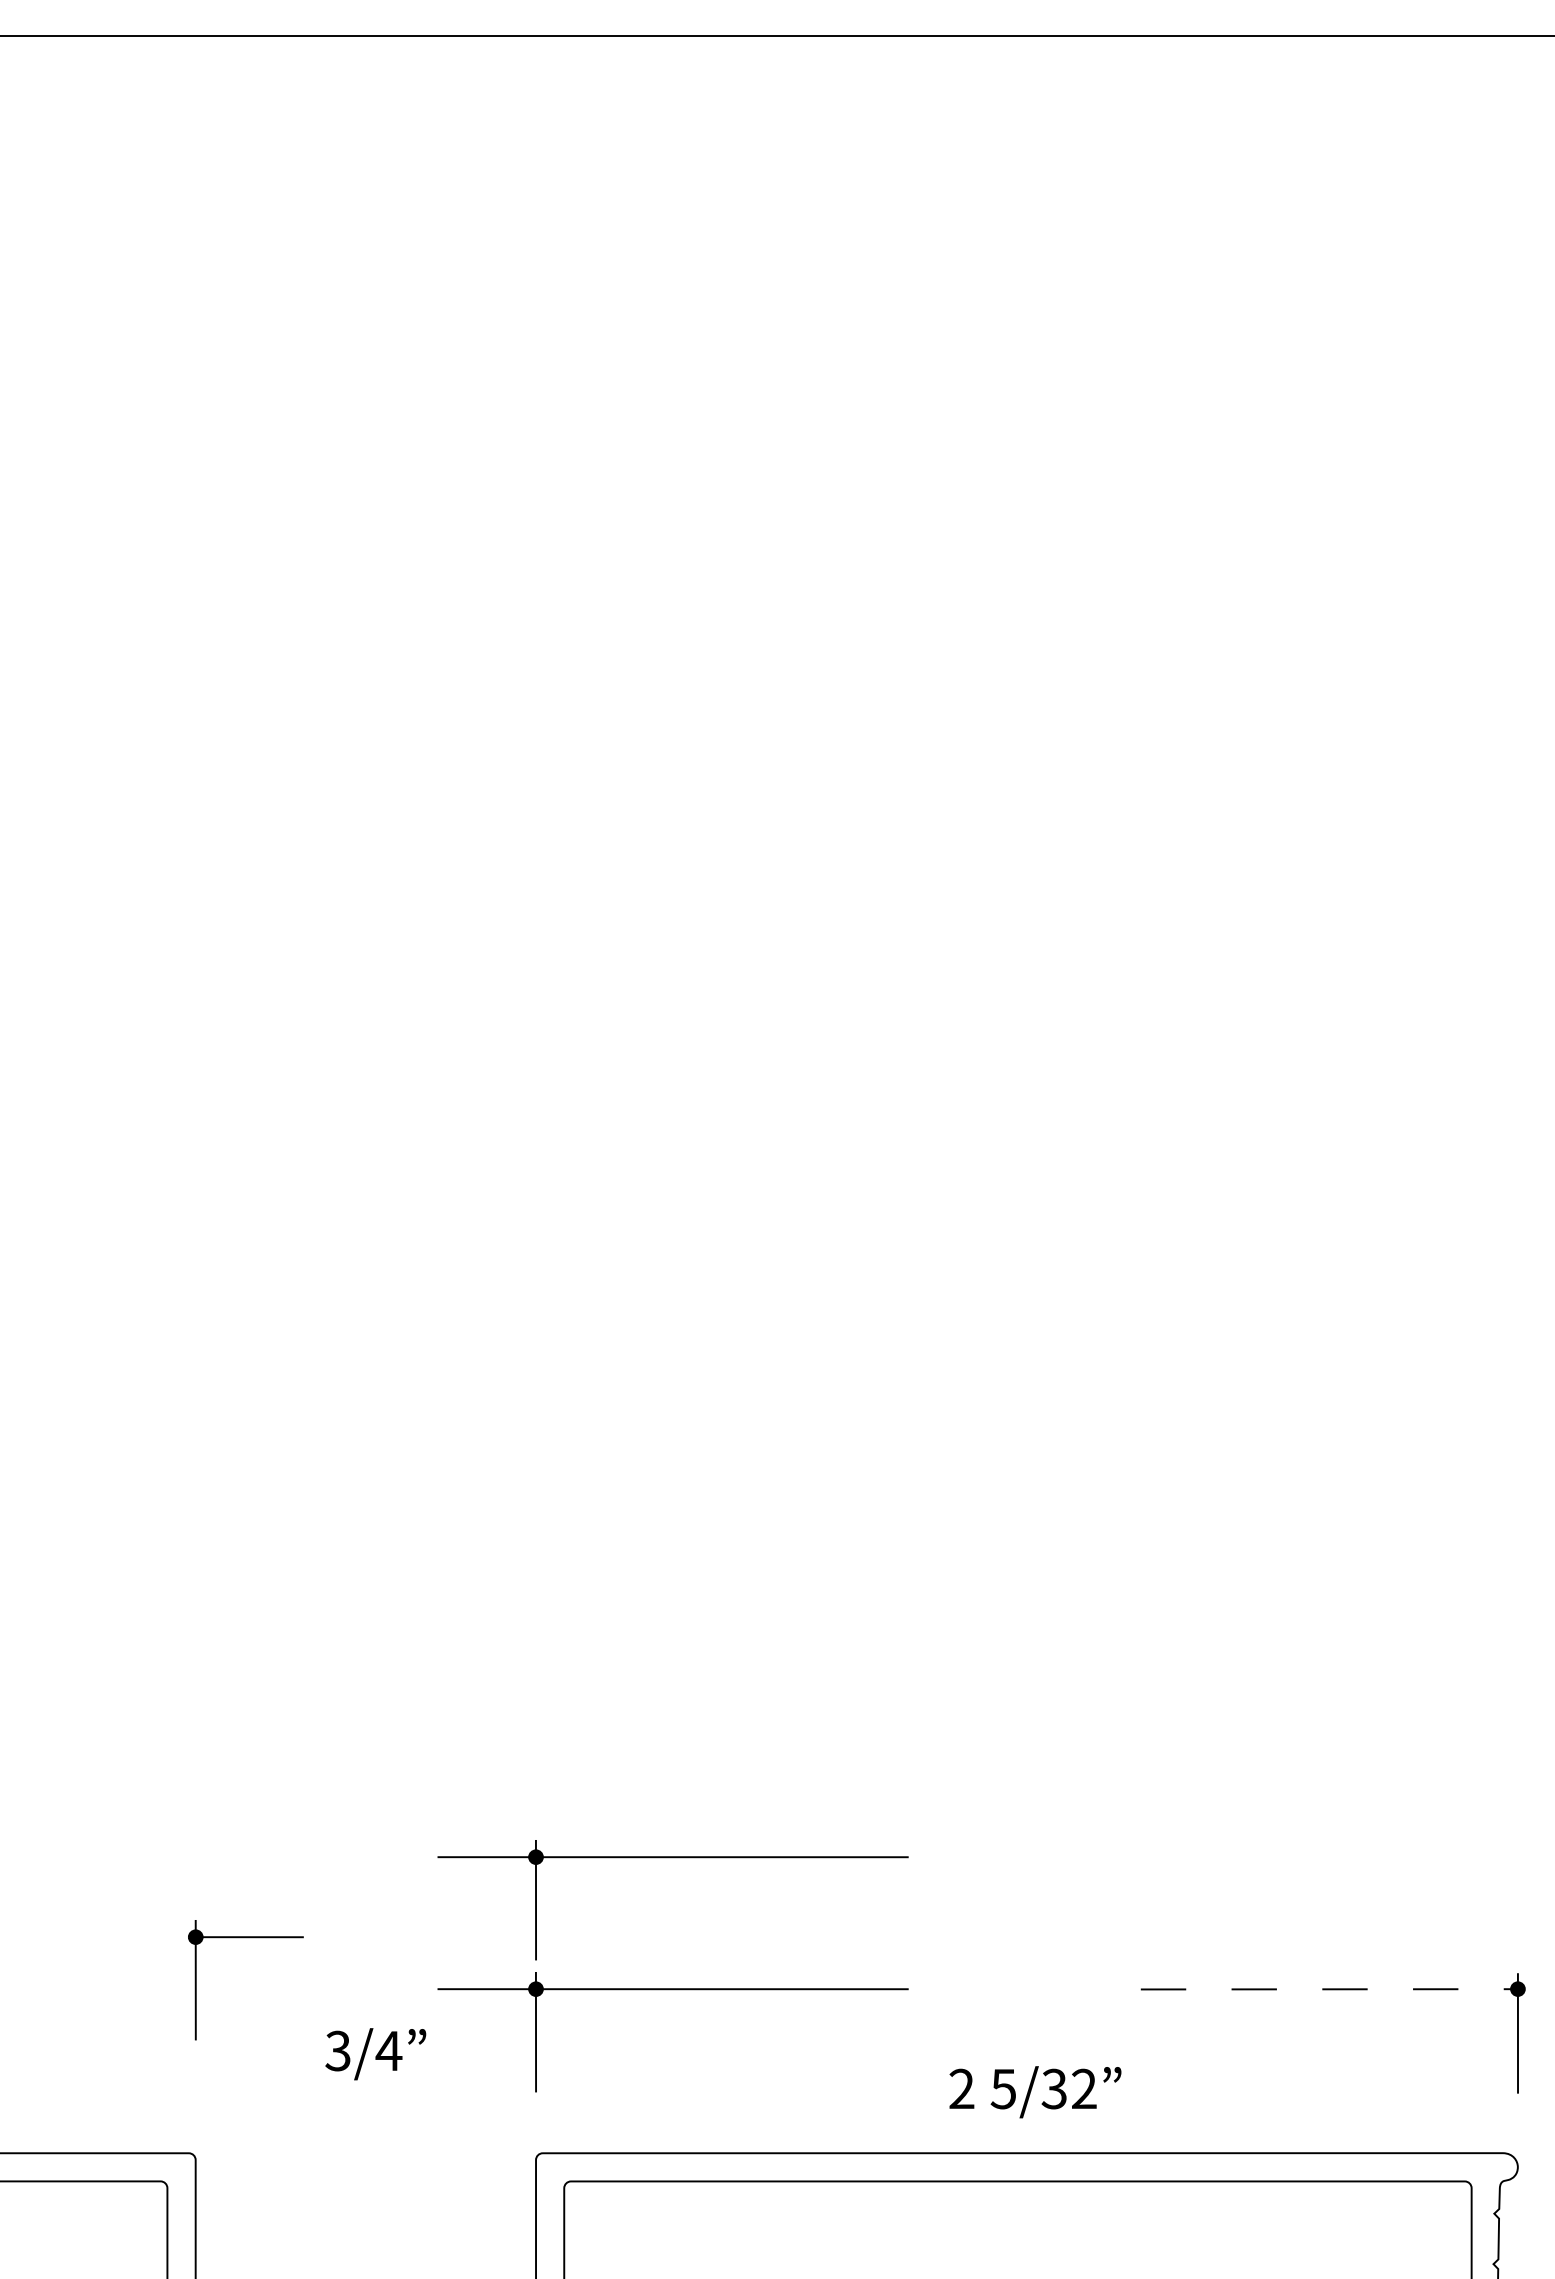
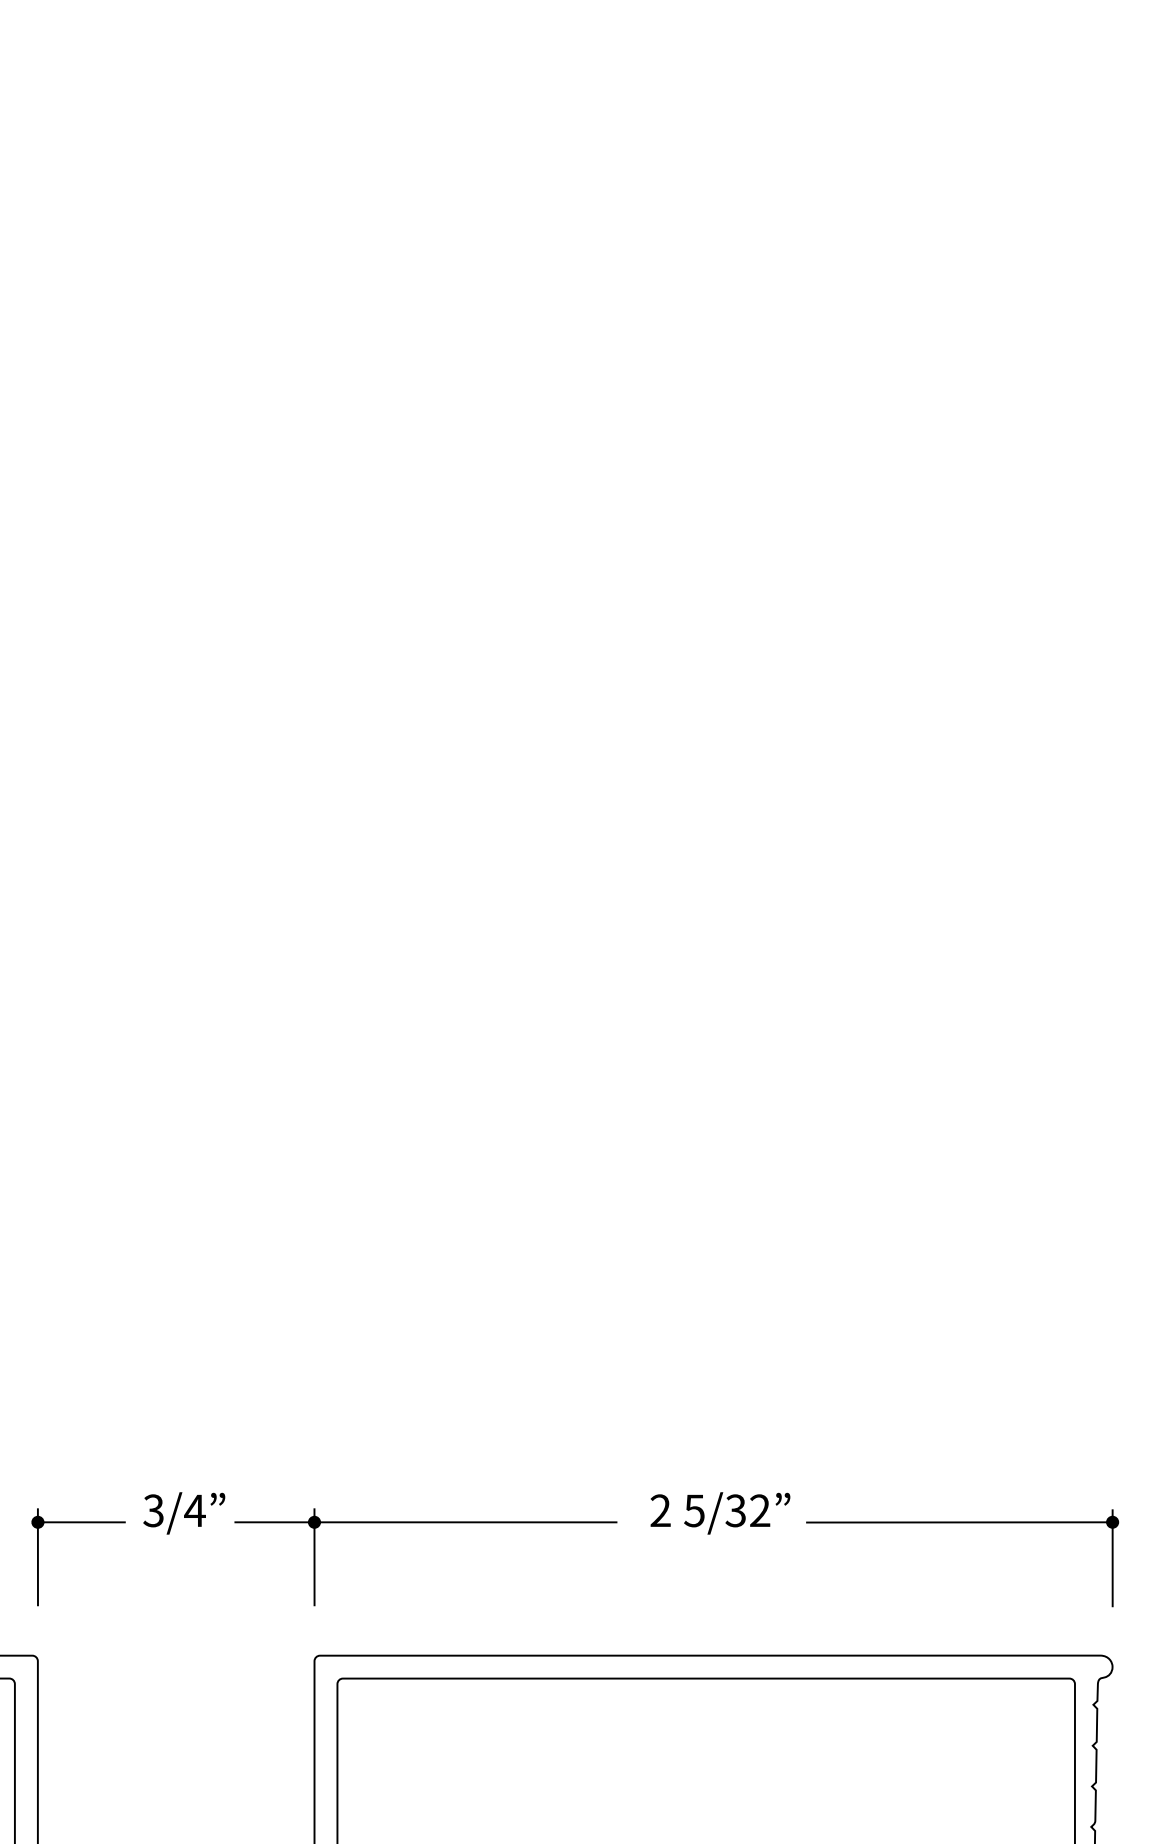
part: (672, 1858) -> (425, 1416), removed
part: (245, 1938) -> (78, 1523), moved
line: (1328, 1989) -> (958, 1522), dashed -> solid
text: (375, 2054) -> (184, 1513), moved
text: (1035, 2092) -> (720, 1513), moved

